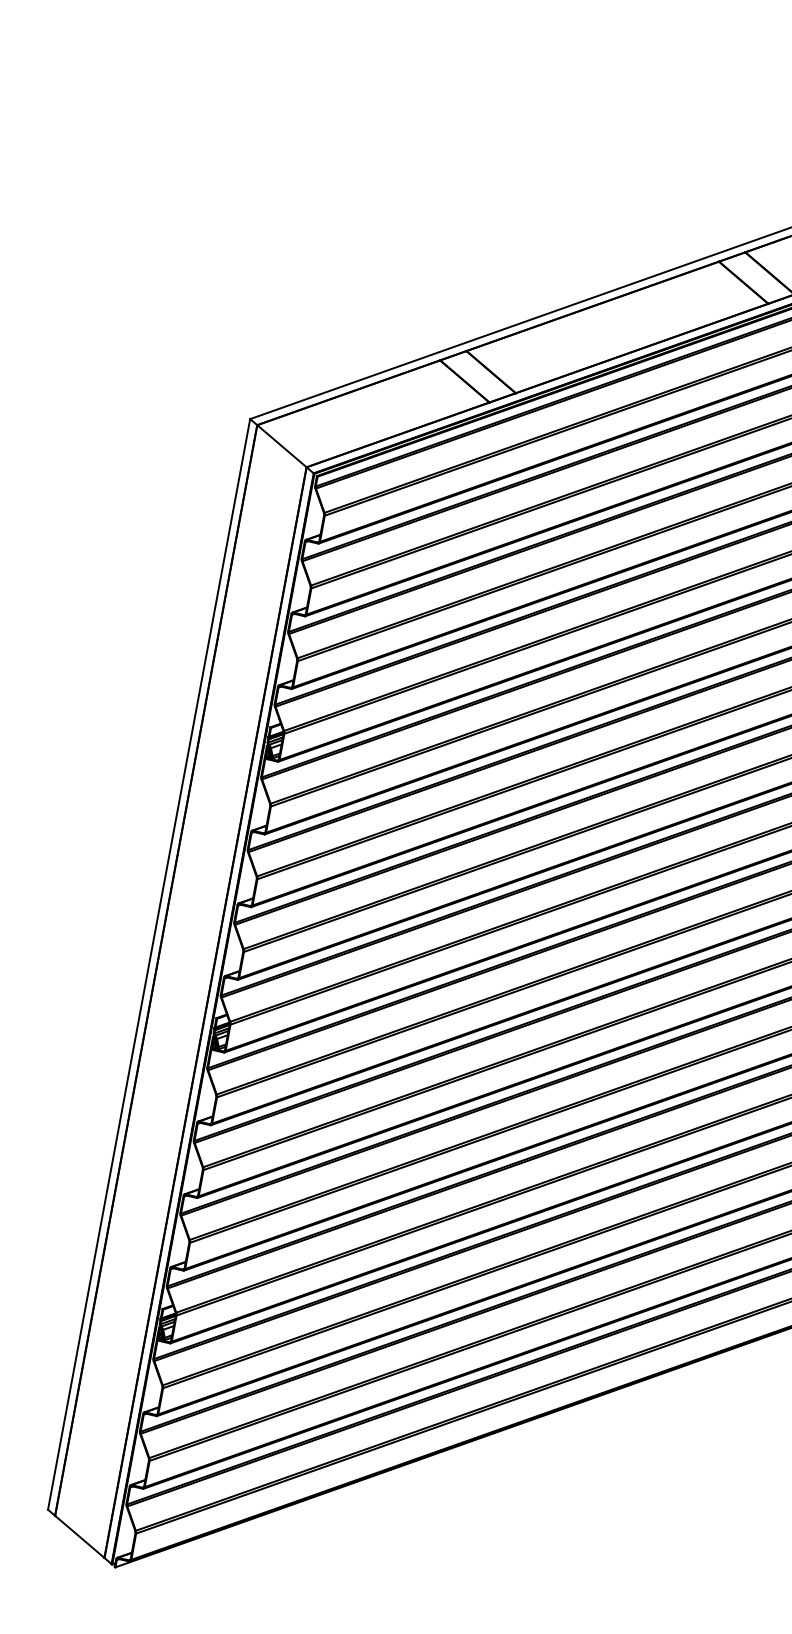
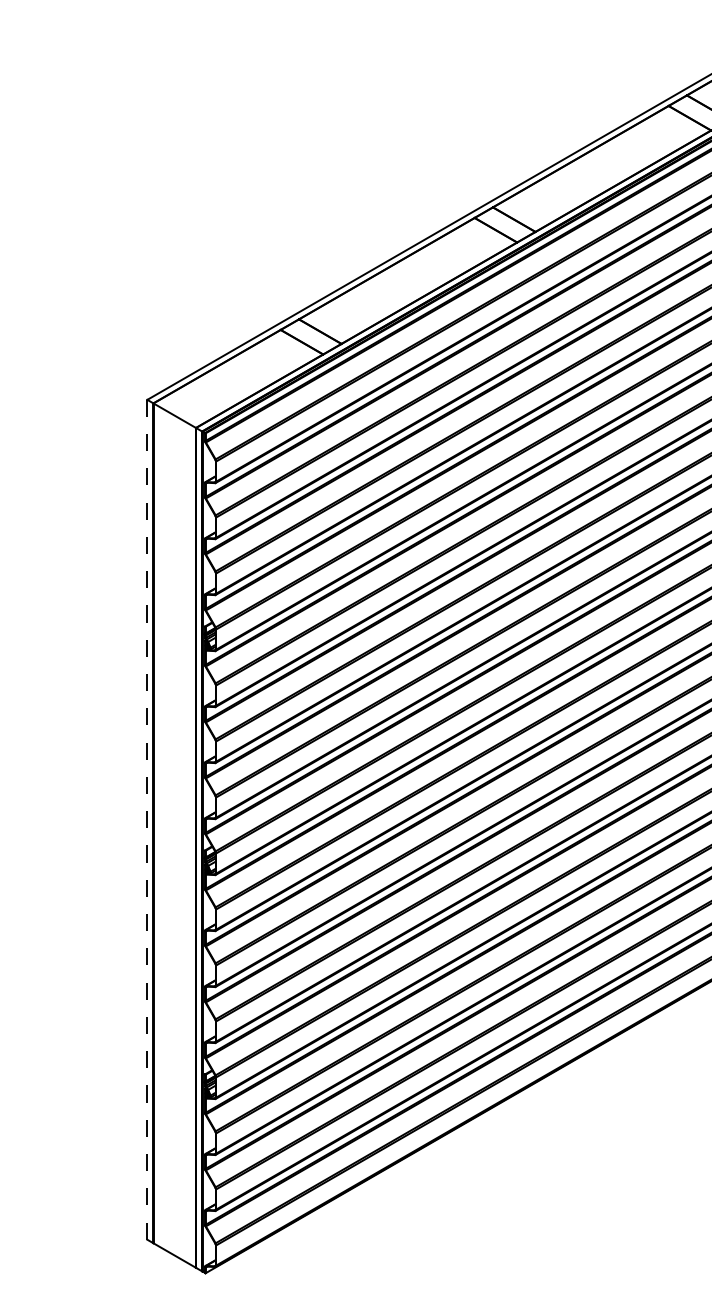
line: (149, 964) -> (147, 819), solid -> dashed

